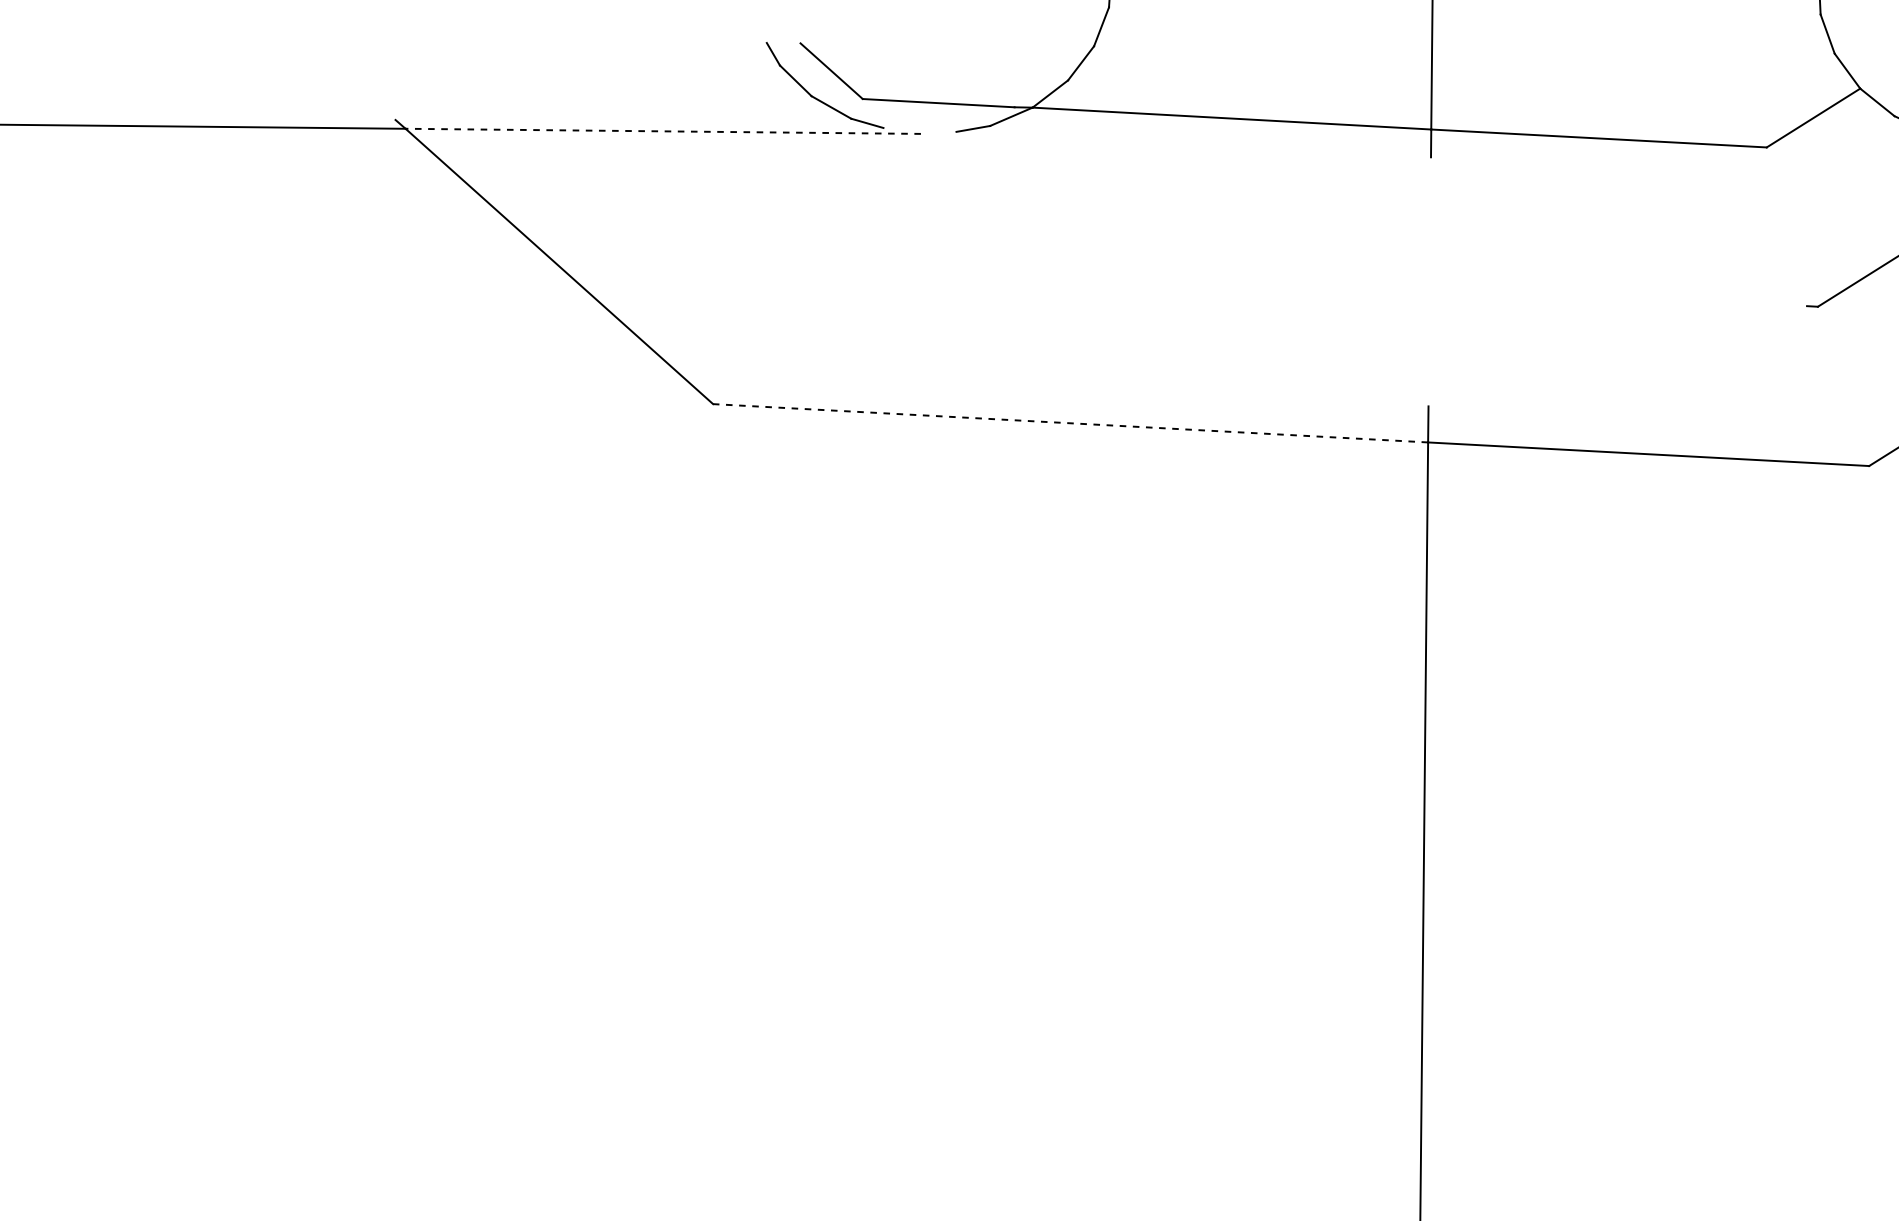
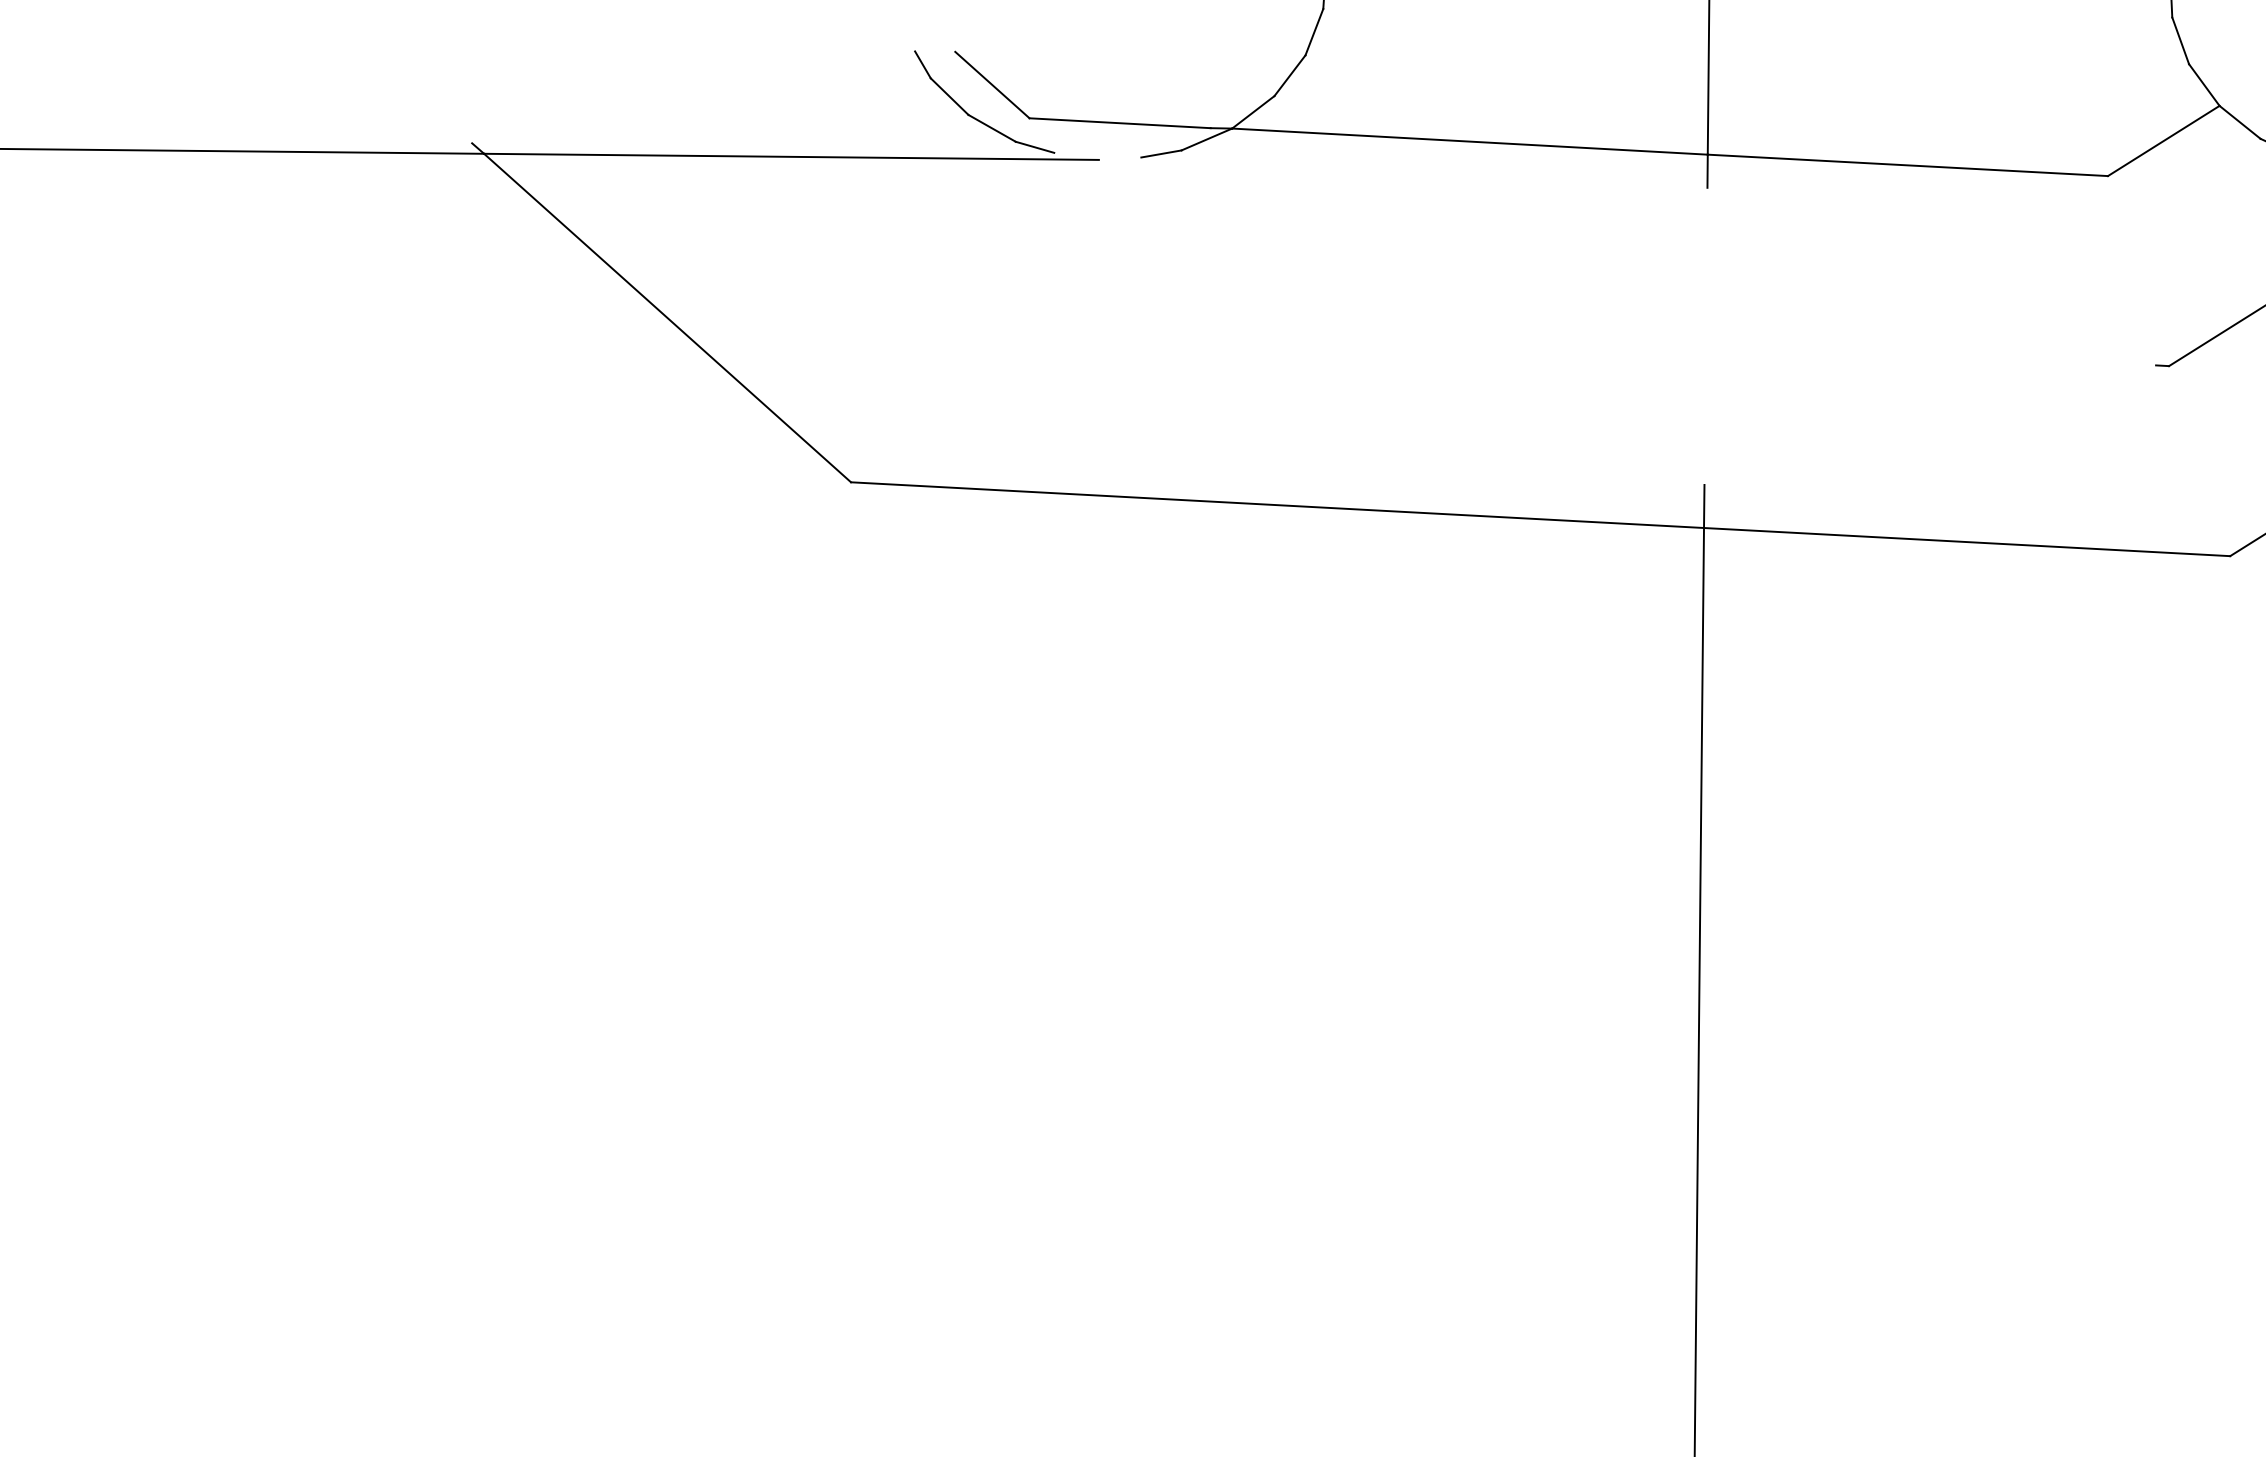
line: (663, 131) -> (791, 156), dashed -> solid
line: (1070, 423) -> (1277, 505), dashed -> solid

